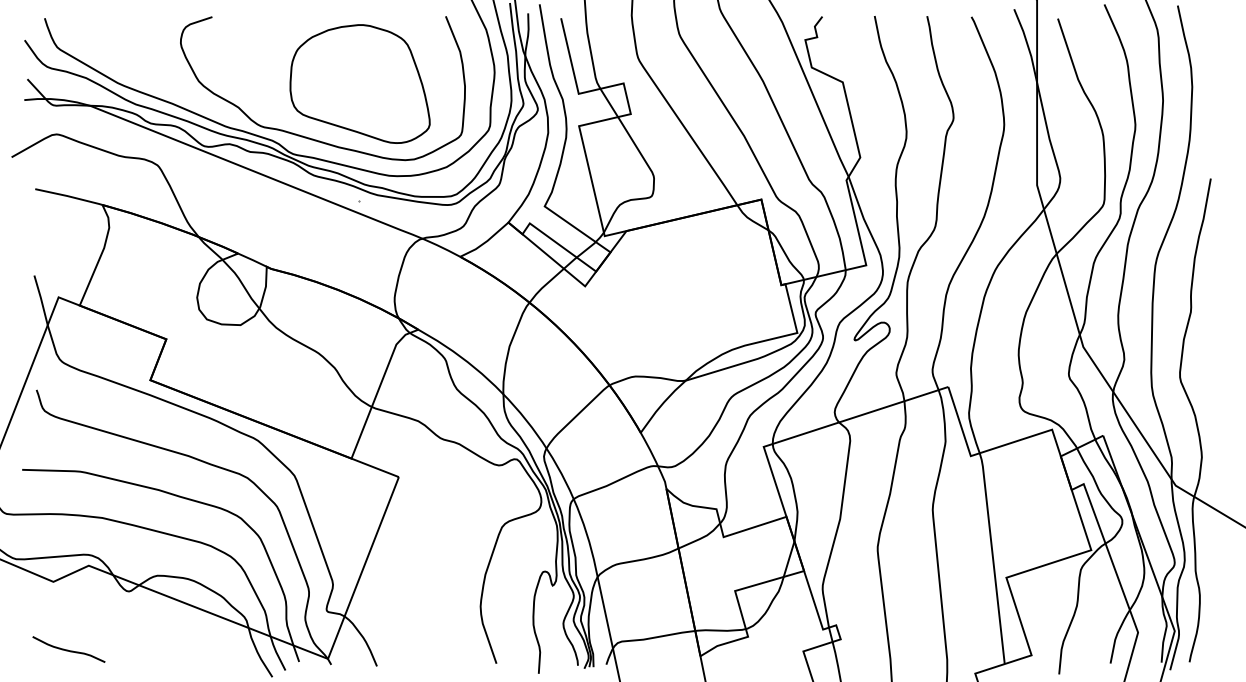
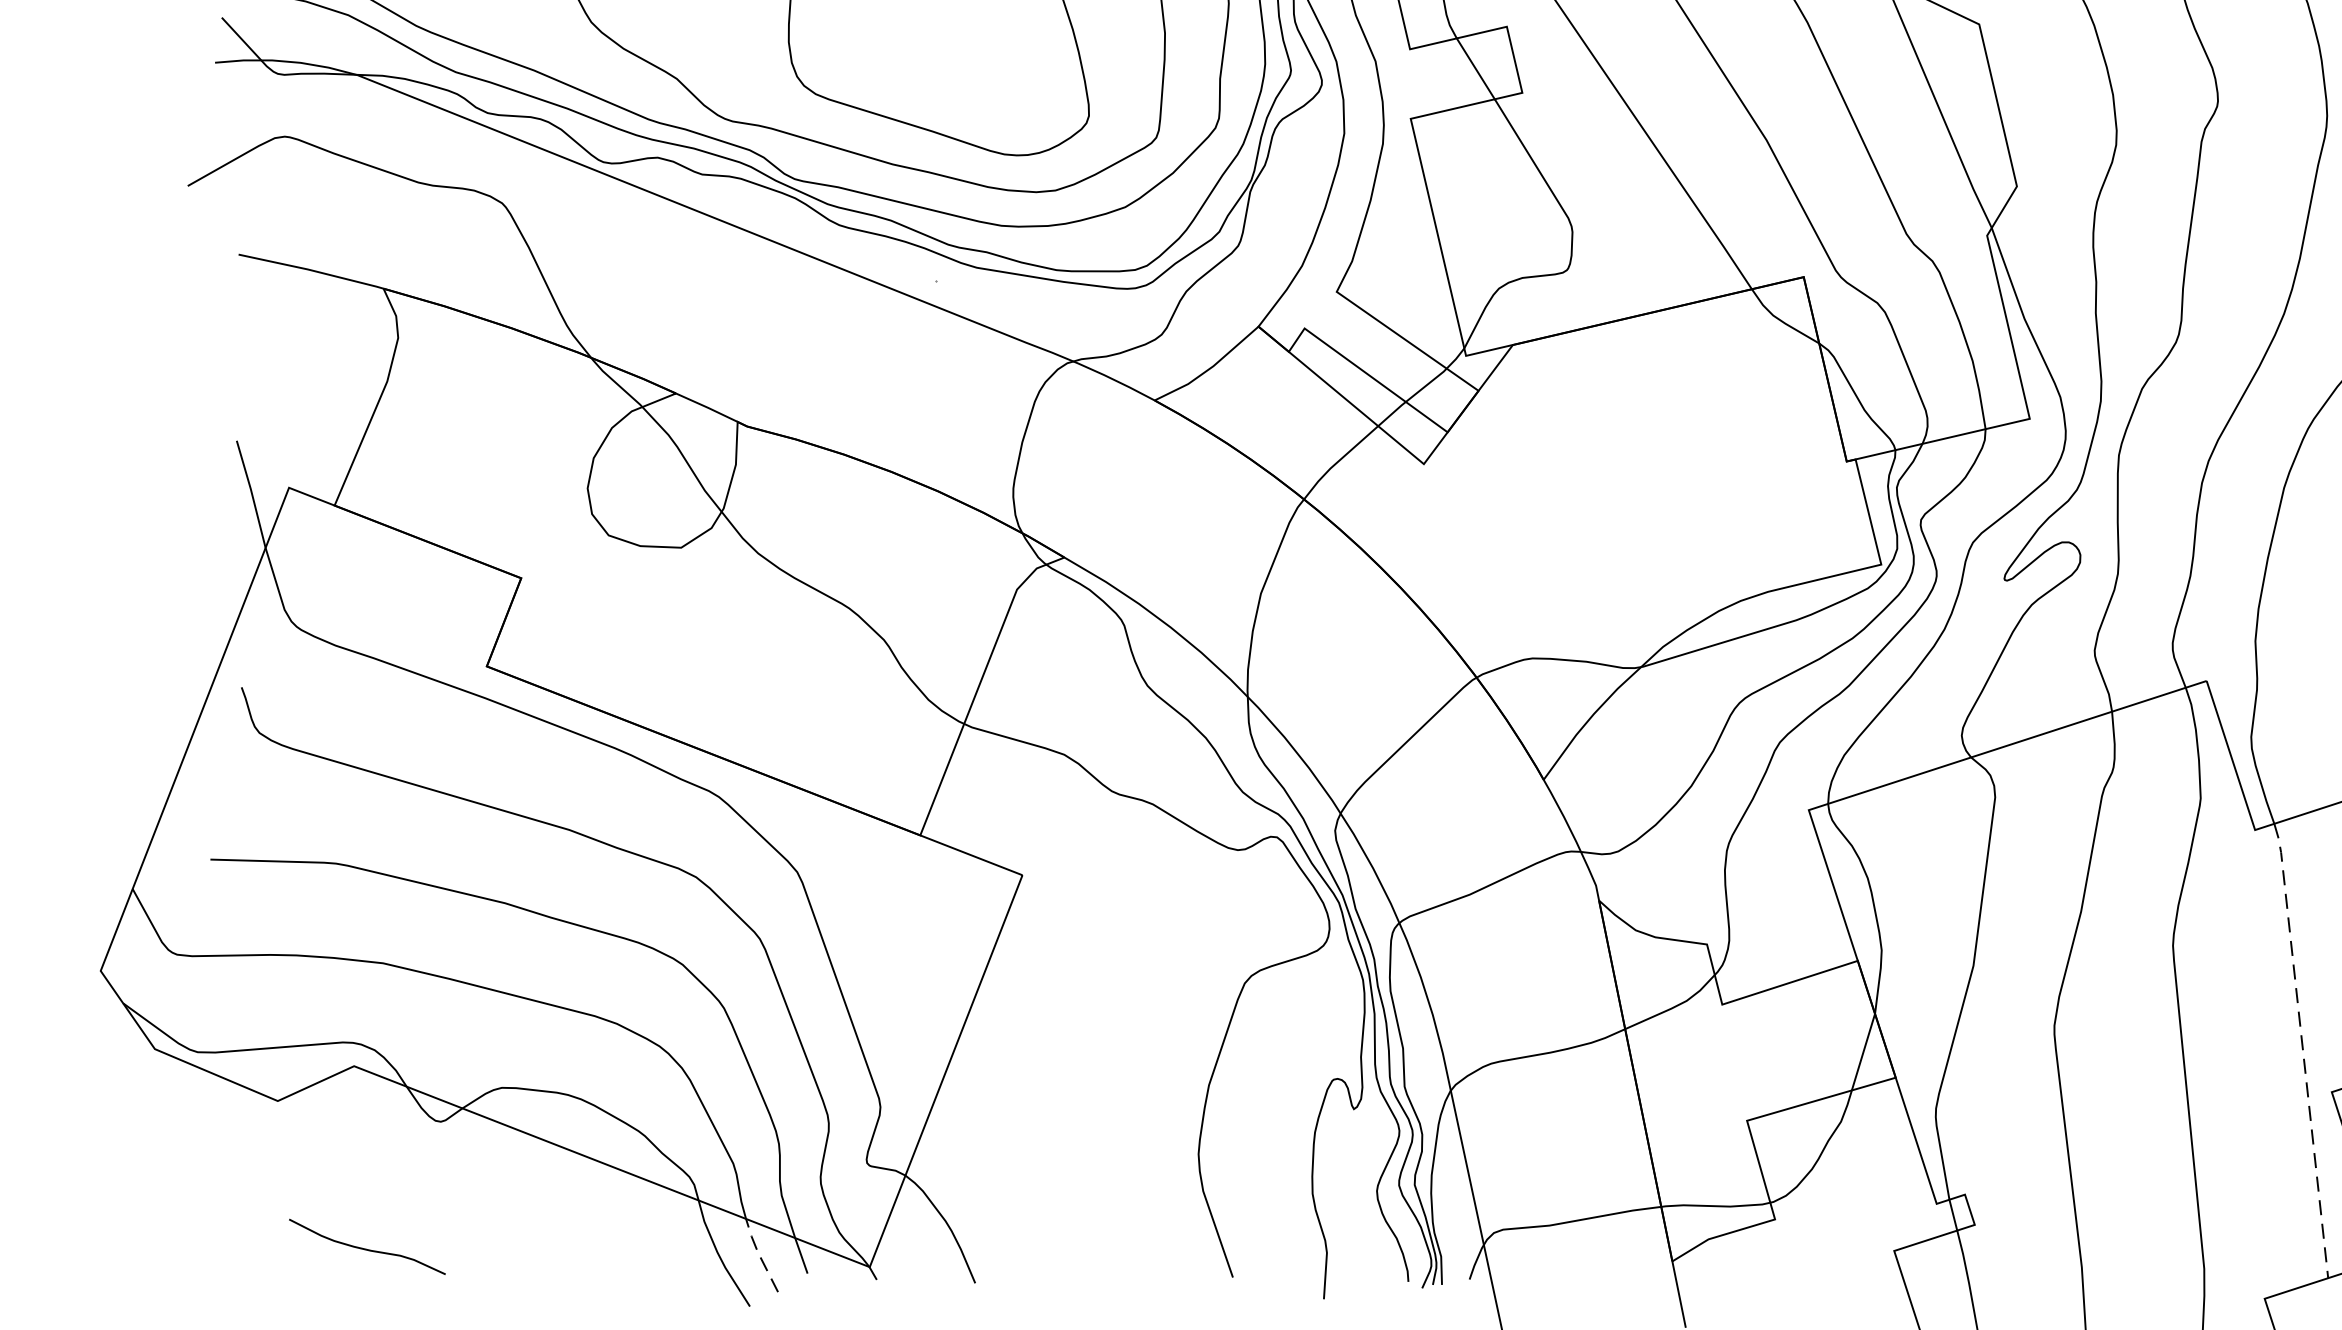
line: (992, 556) -> (2301, 1046), solid -> dashed
curve: (68, 649) -> (366, 1246), moved
line: (276, 652) -> (758, 1253), solid -> dashed

